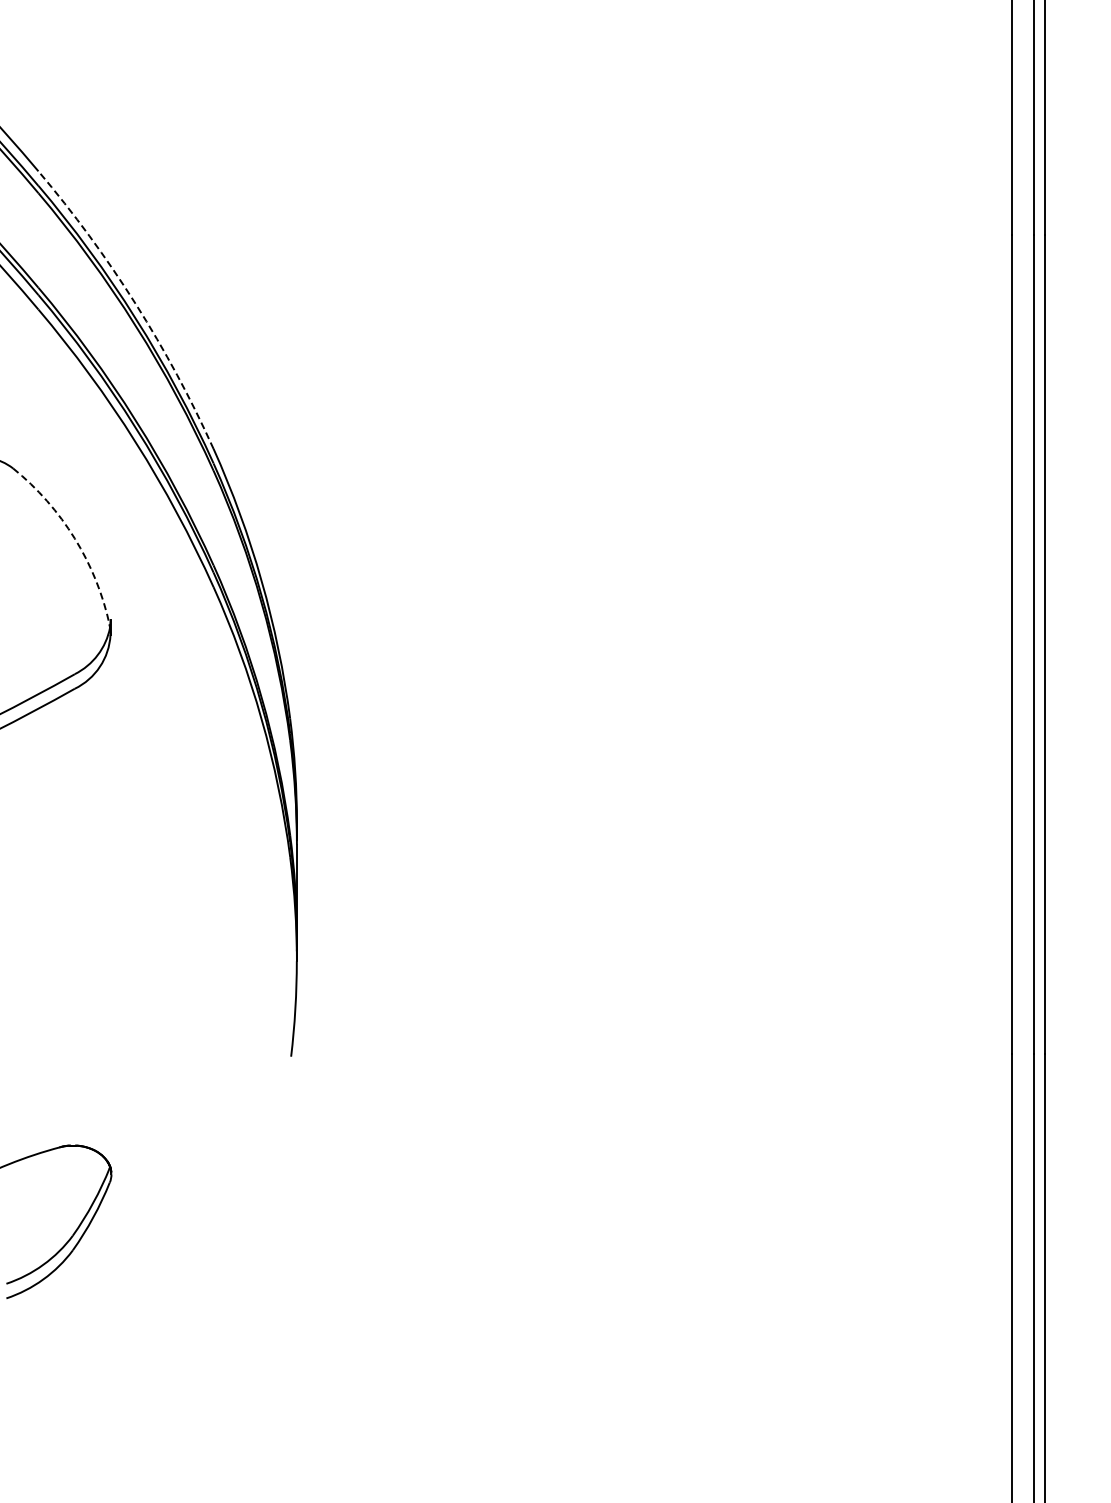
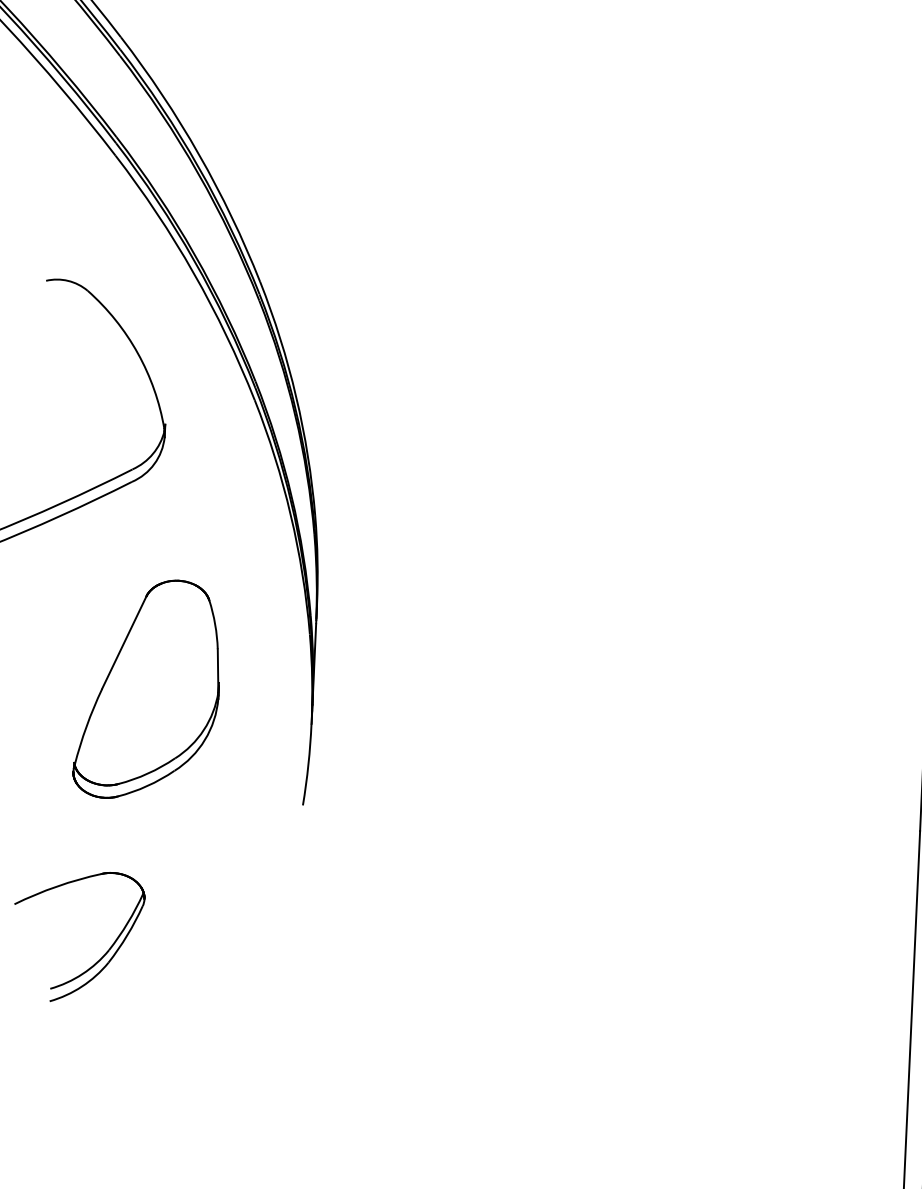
arc: (135, 304) -> (198, 155), dashed -> solid
arc: (74, 538) -> (137, 353), dashed -> solid
part: (103, 929) -> (147, 689), added

